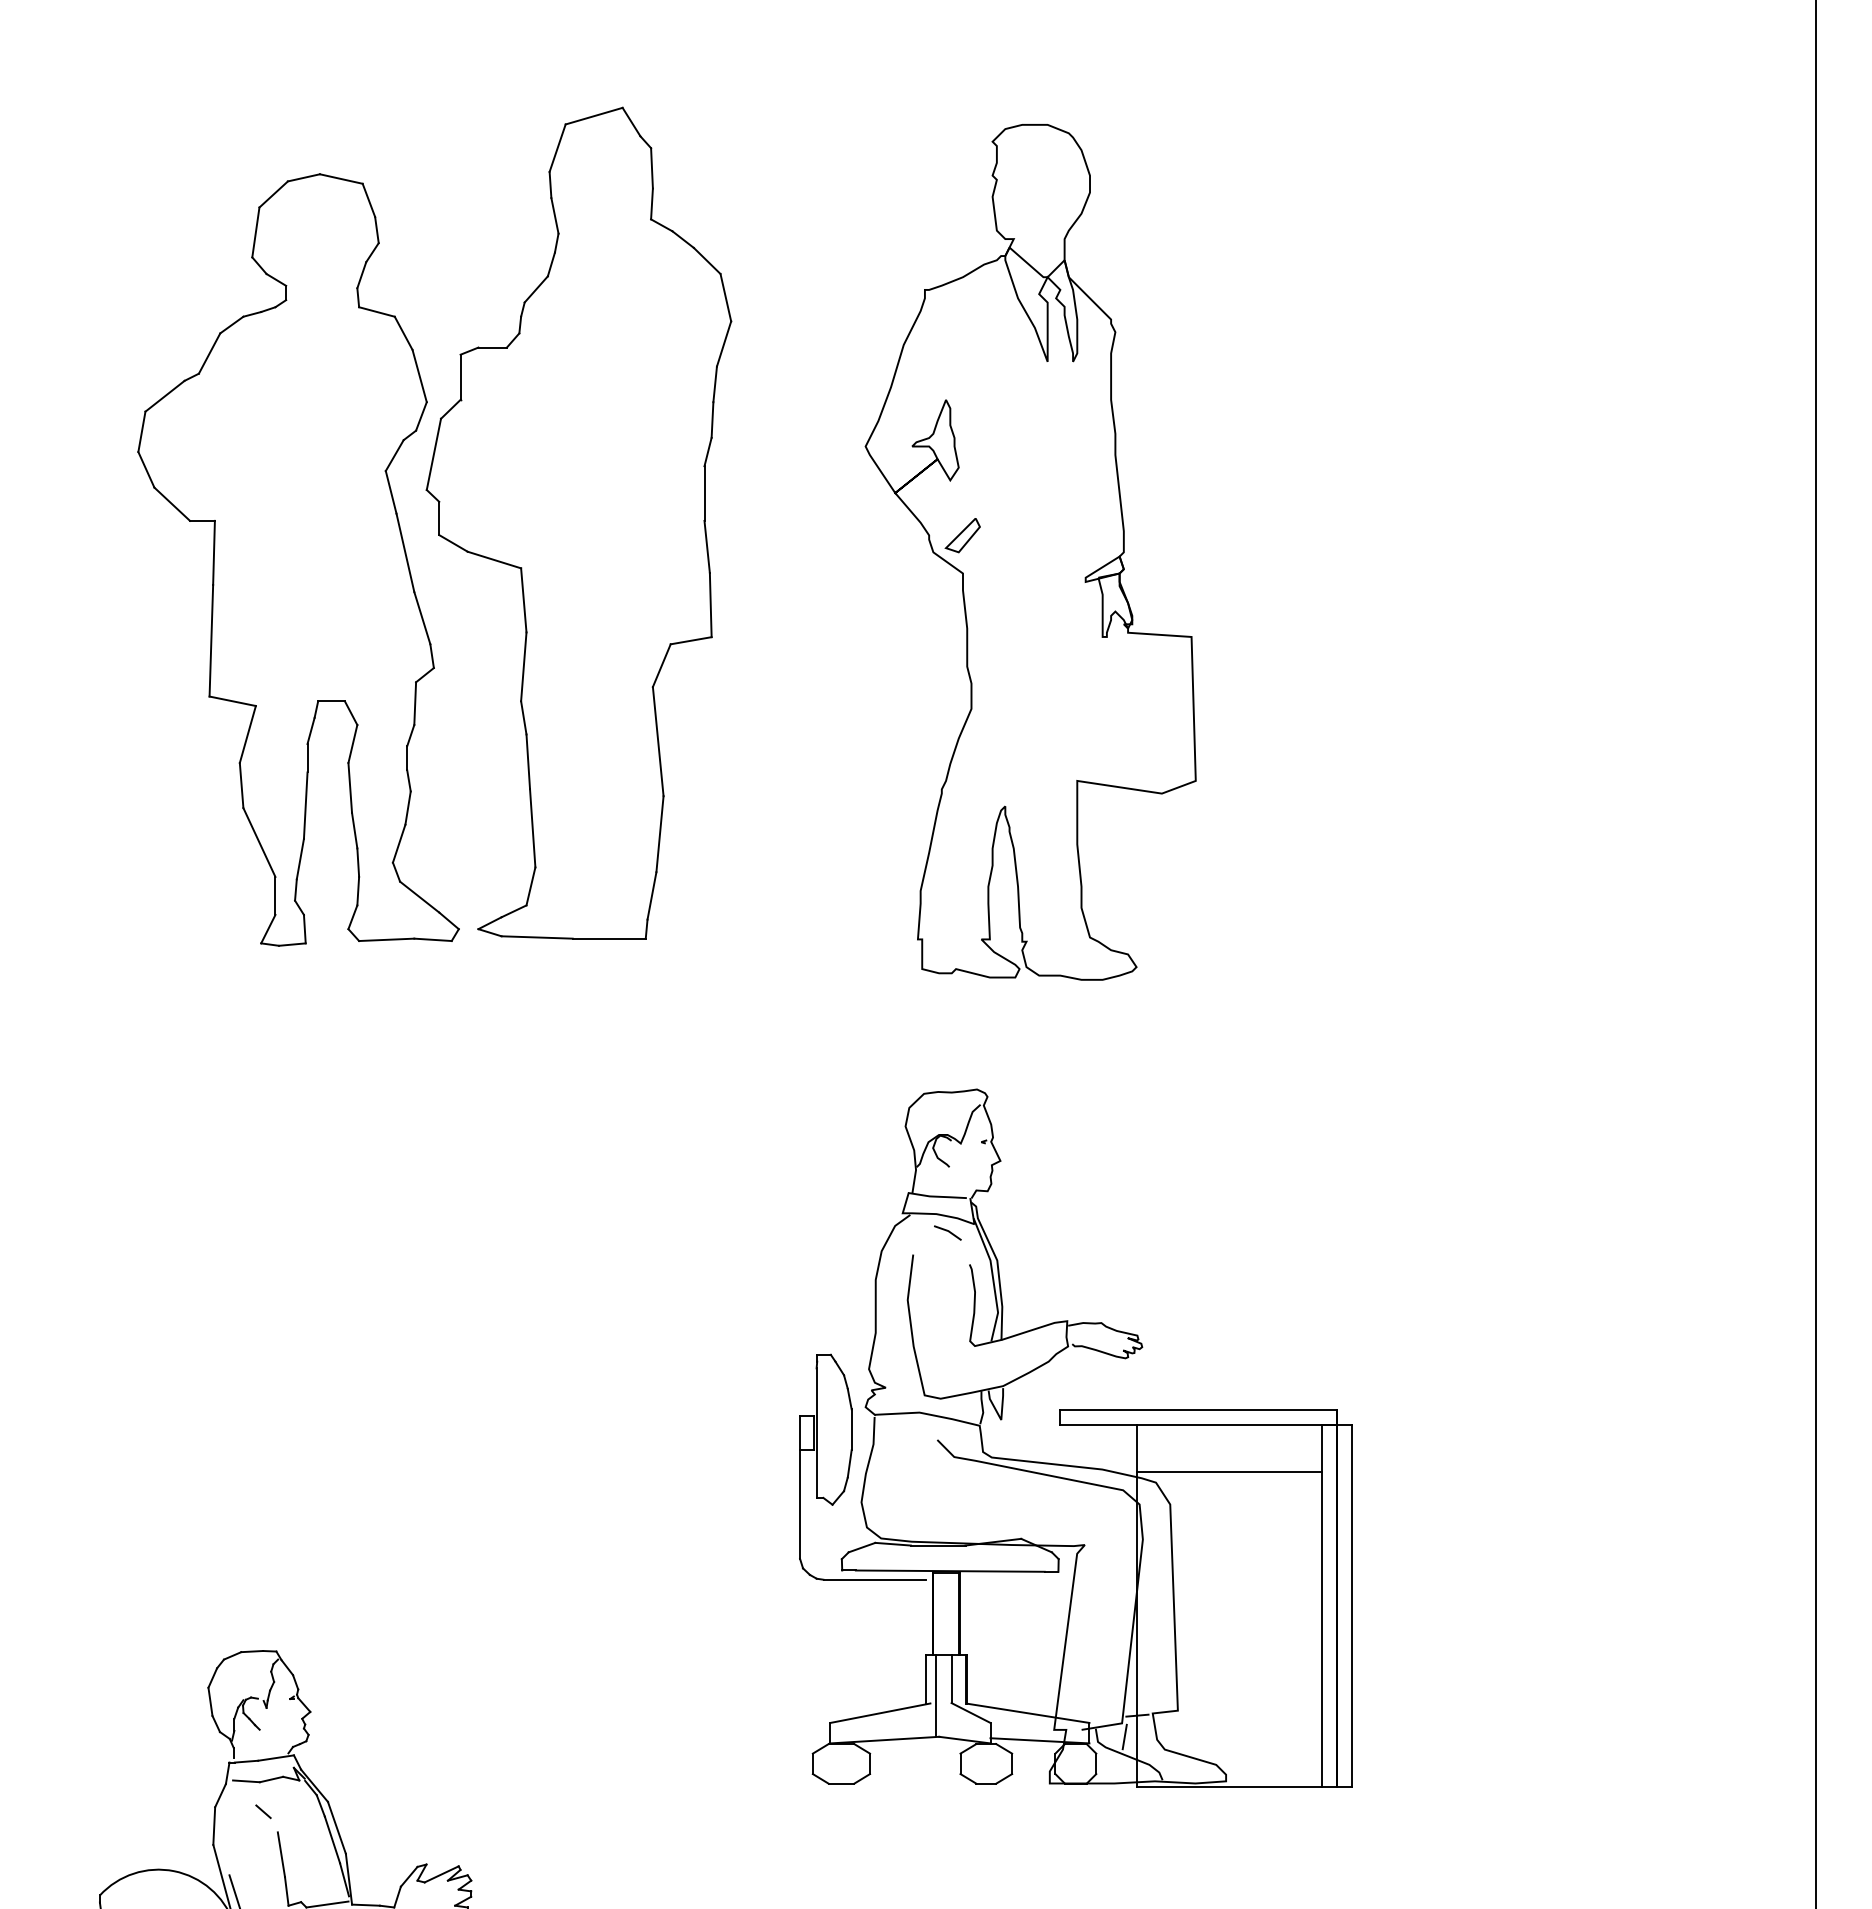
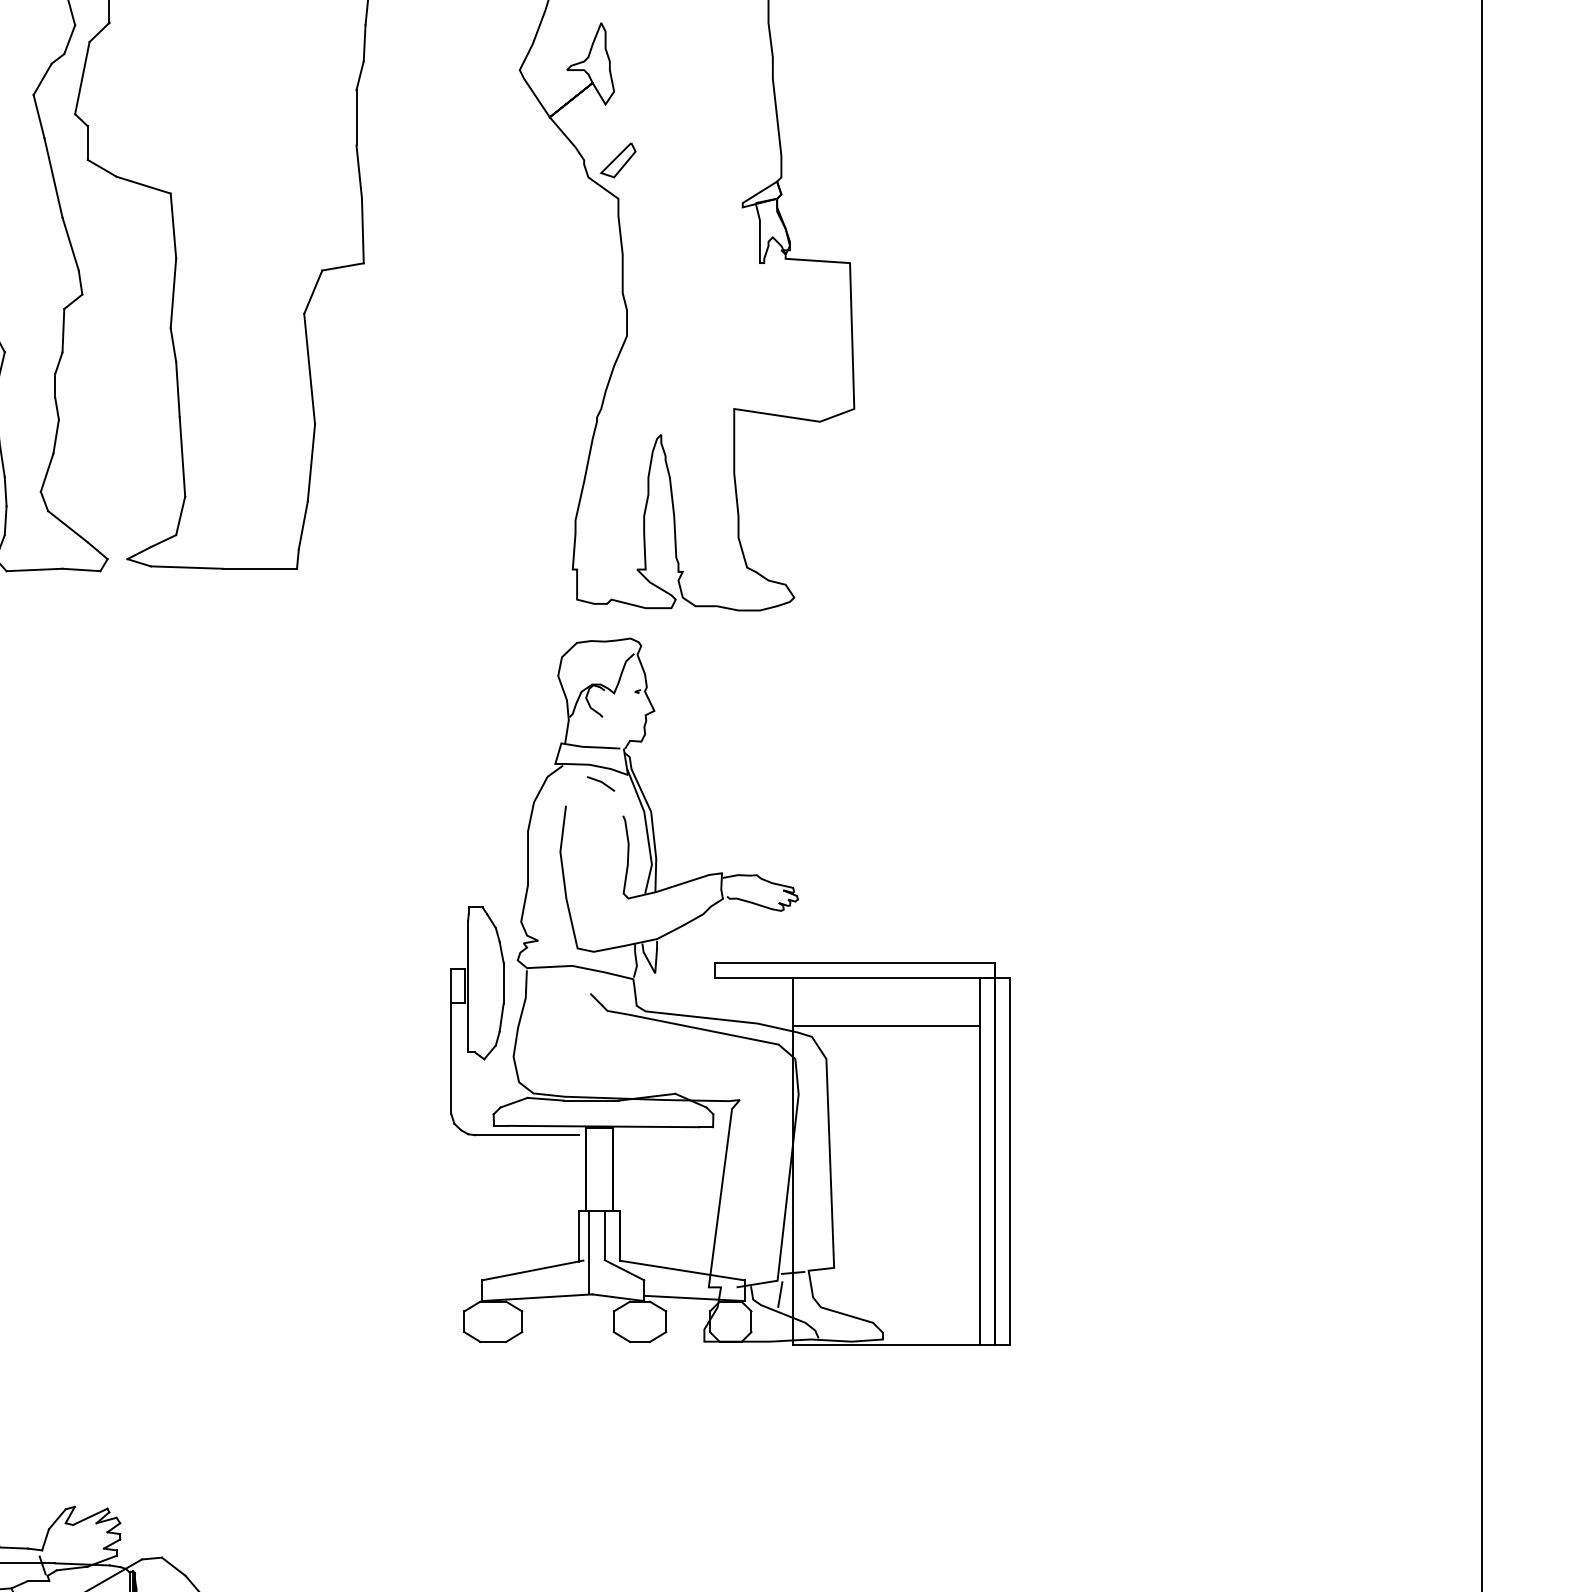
part: (1075, 1425) -> (730, 978), moved

